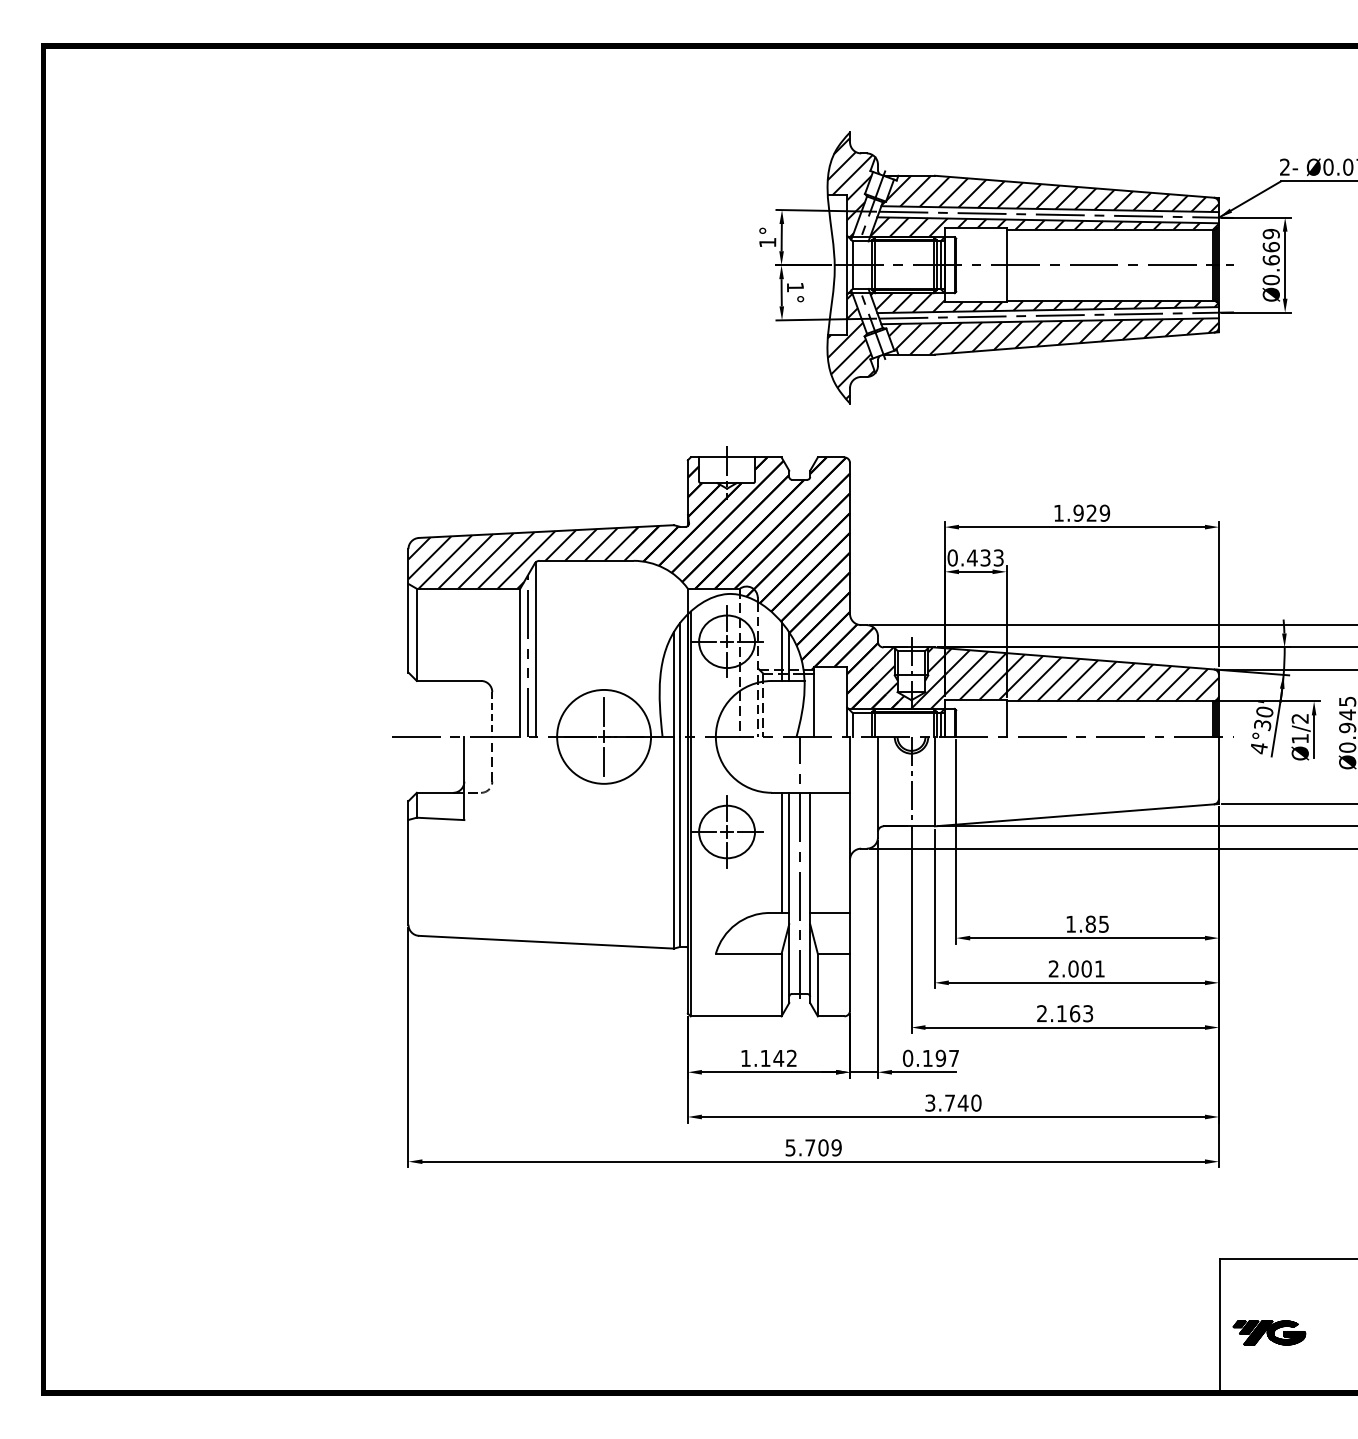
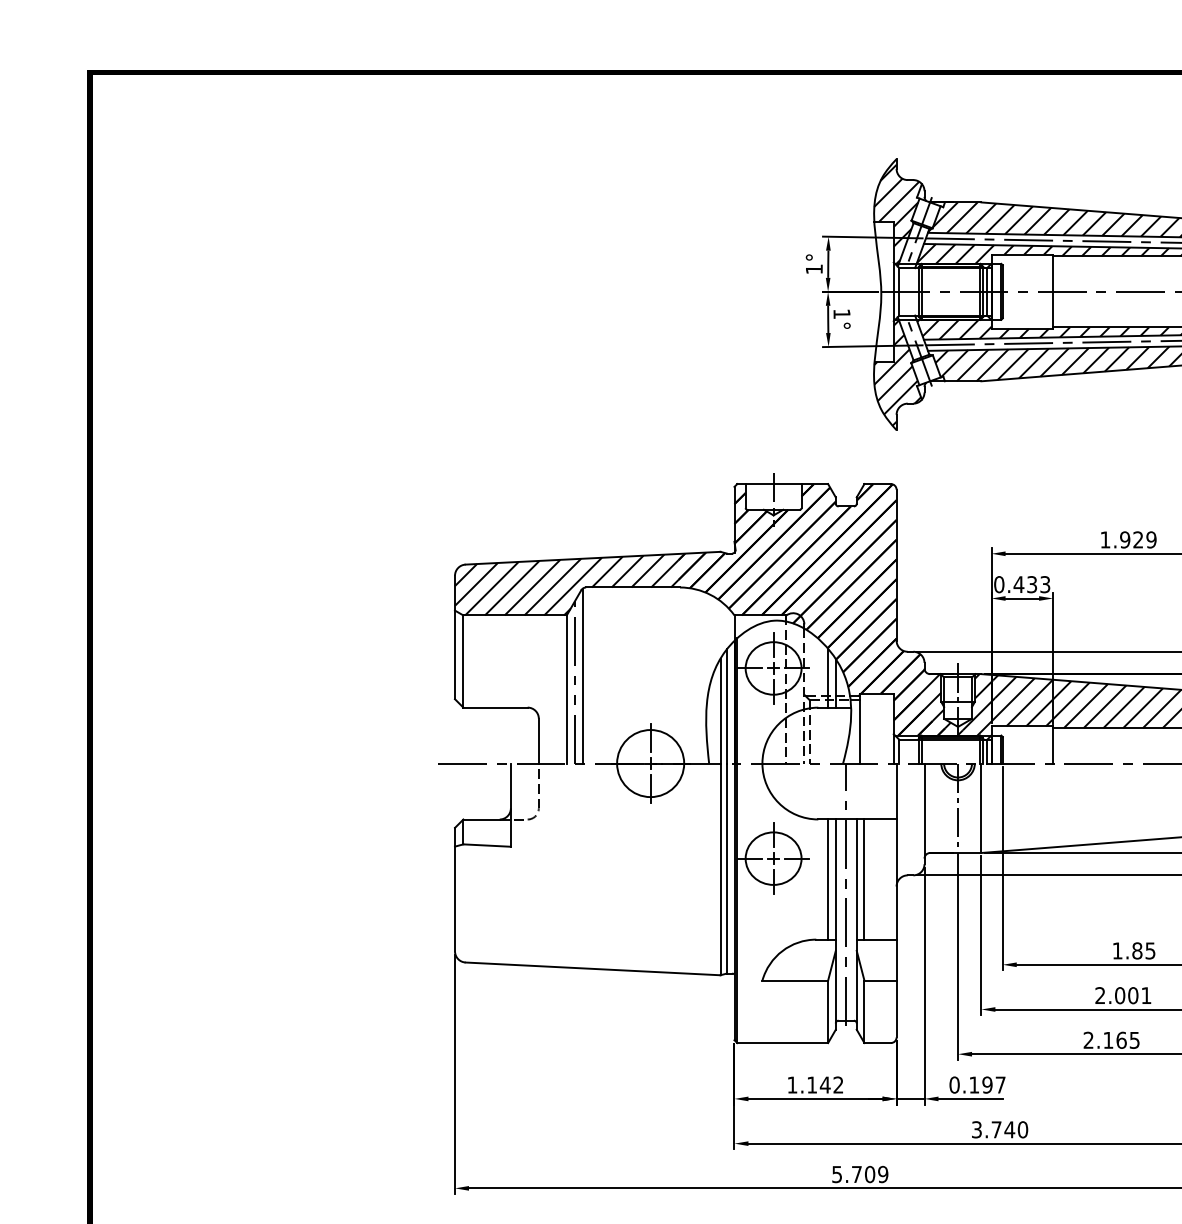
line: (492, 715) -> (539, 742), dashed -> solid
circle: (603, 736) -> (650, 763), size x0.71
line: (817, 852) -> (864, 879), added
text: (1088, 1013) -> (1135, 1040), 2.163 -> 2.165

